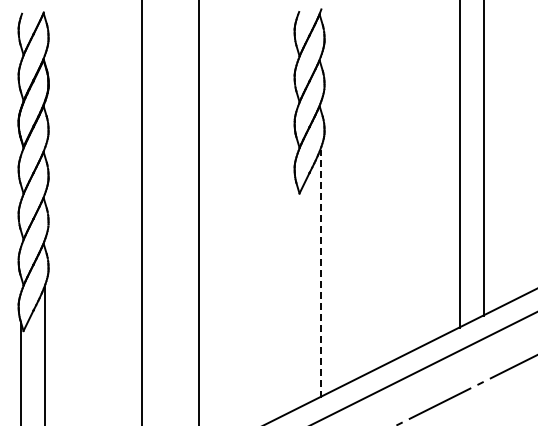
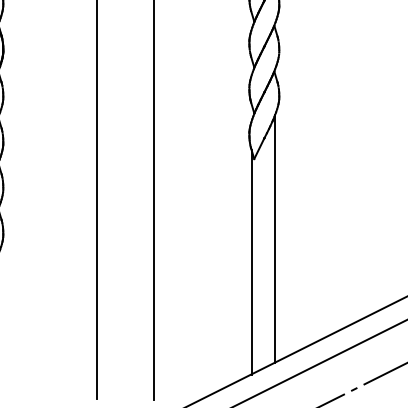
line: (320, 273) -> (275, 239), dashed -> solid
line: (296, 296) -> (251, 262), added

